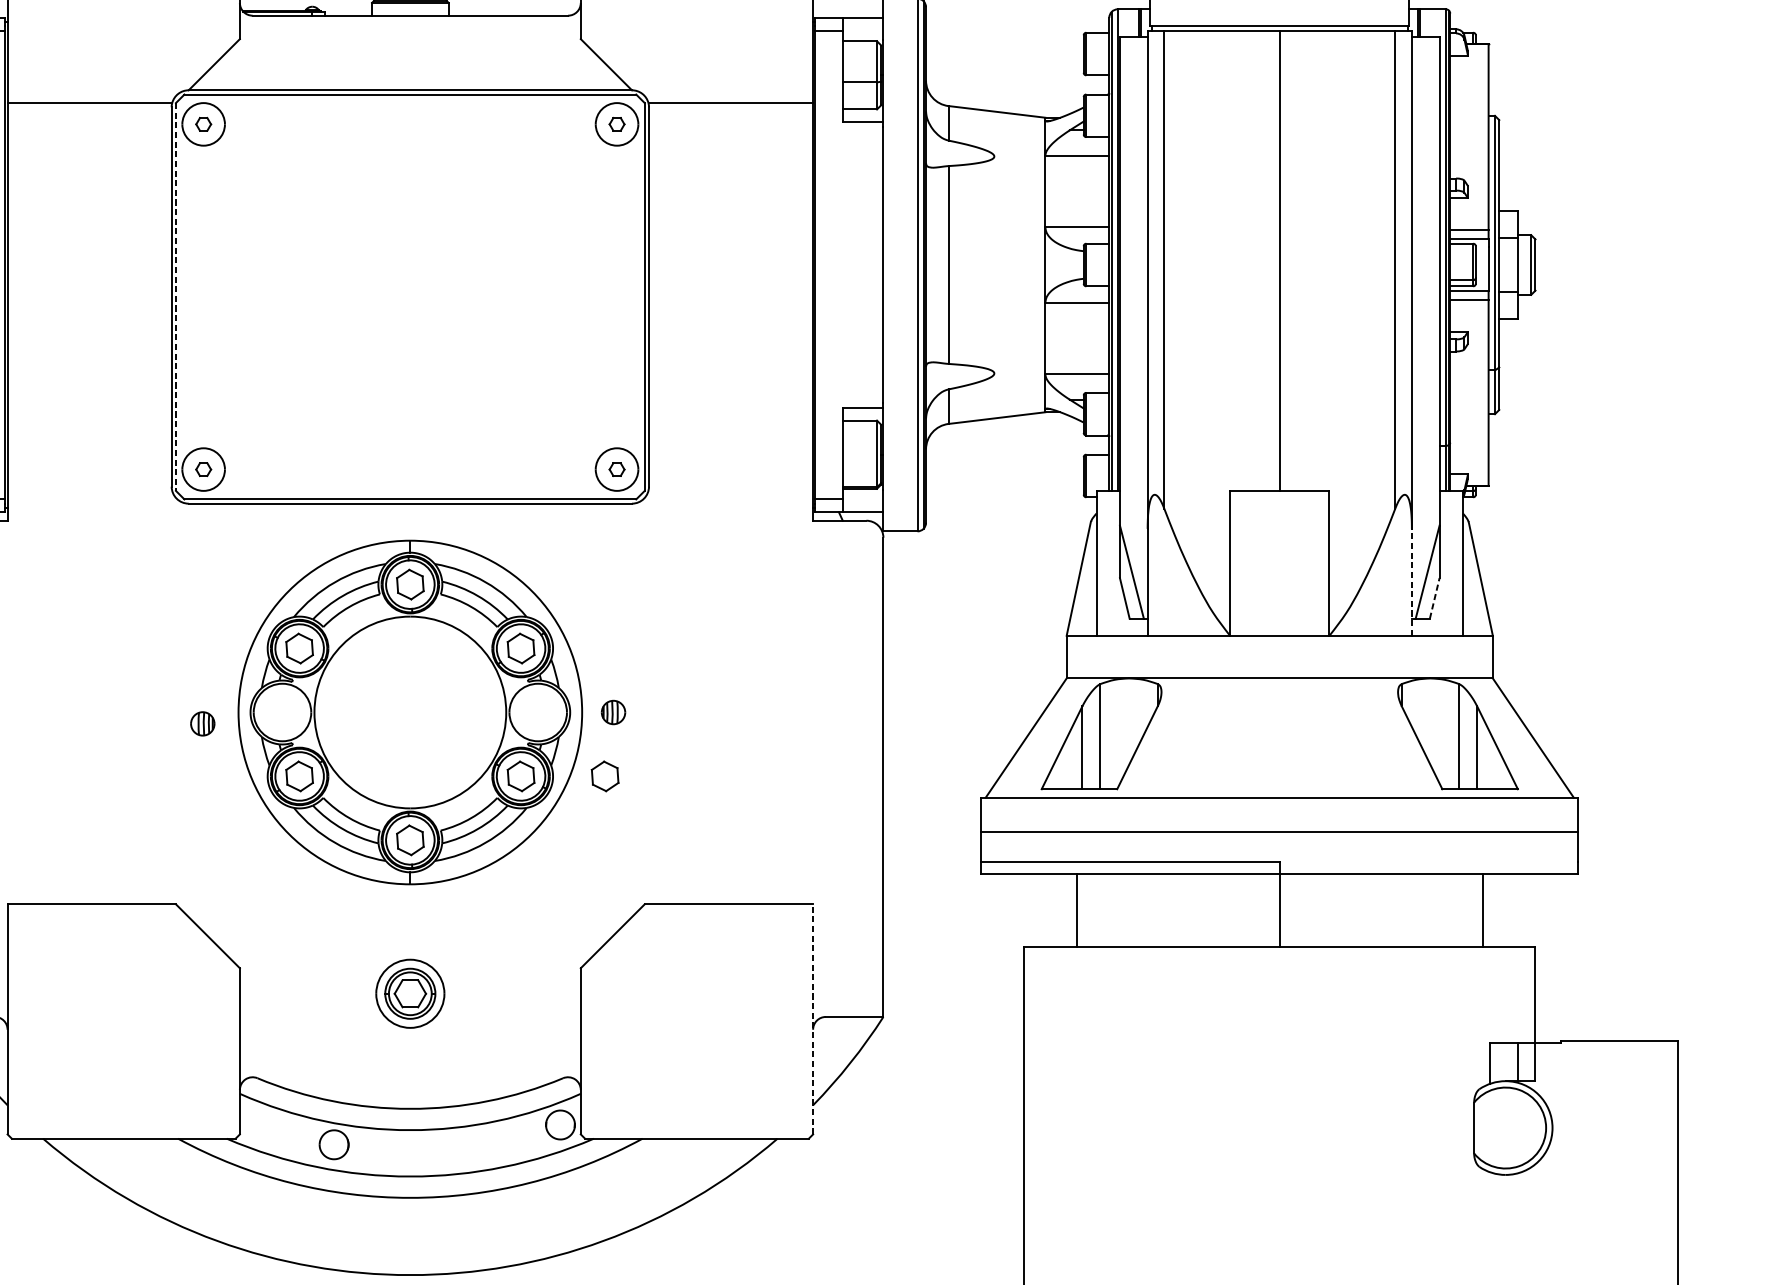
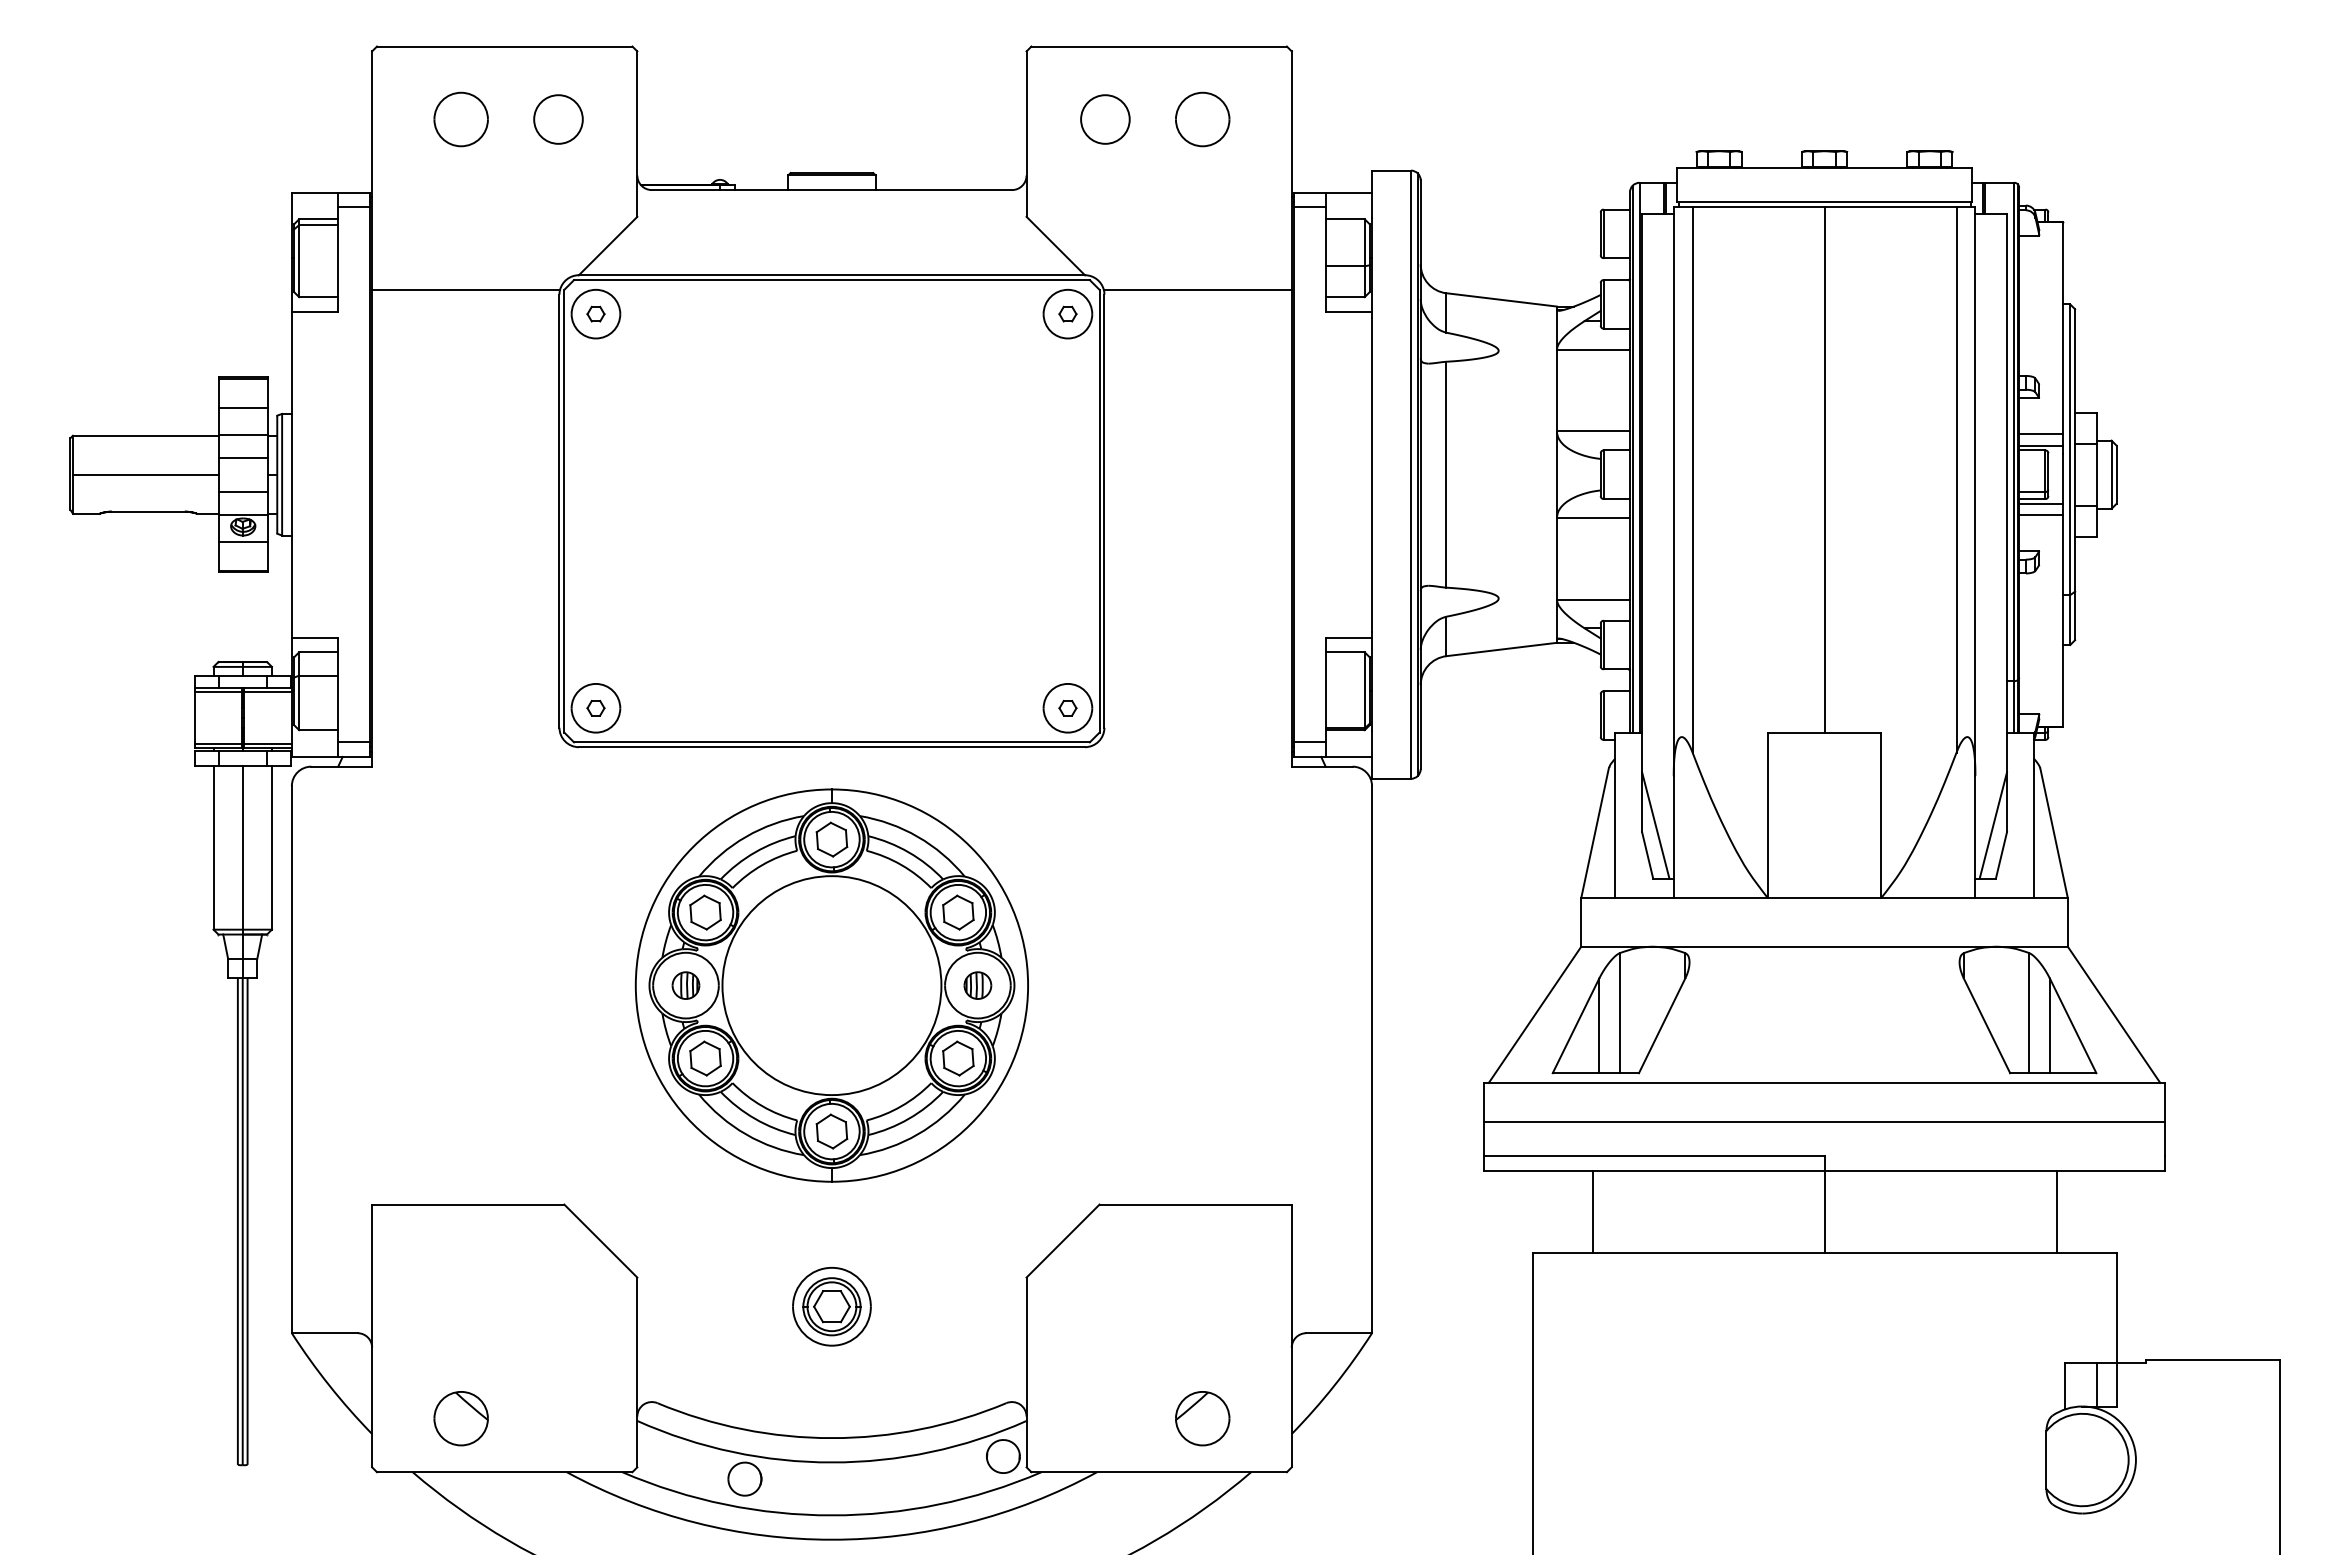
line: (176, 297) -> (564, 511), dashed -> solid
line: (1411, 581) -> (1975, 836), dashed -> solid
line: (1434, 598) -> (2001, 855), dashed -> solid
part: (613, 712) -> (977, 985), moved
part: (202, 723) -> (685, 985), moved
part: (605, 776) -> (1054, 1058), removed
line: (812, 1018) -> (1291, 1335), dashed -> solid
part: (84, 1091) -> (460, 1418), added
part: (734, 1091) -> (1202, 1418), added

